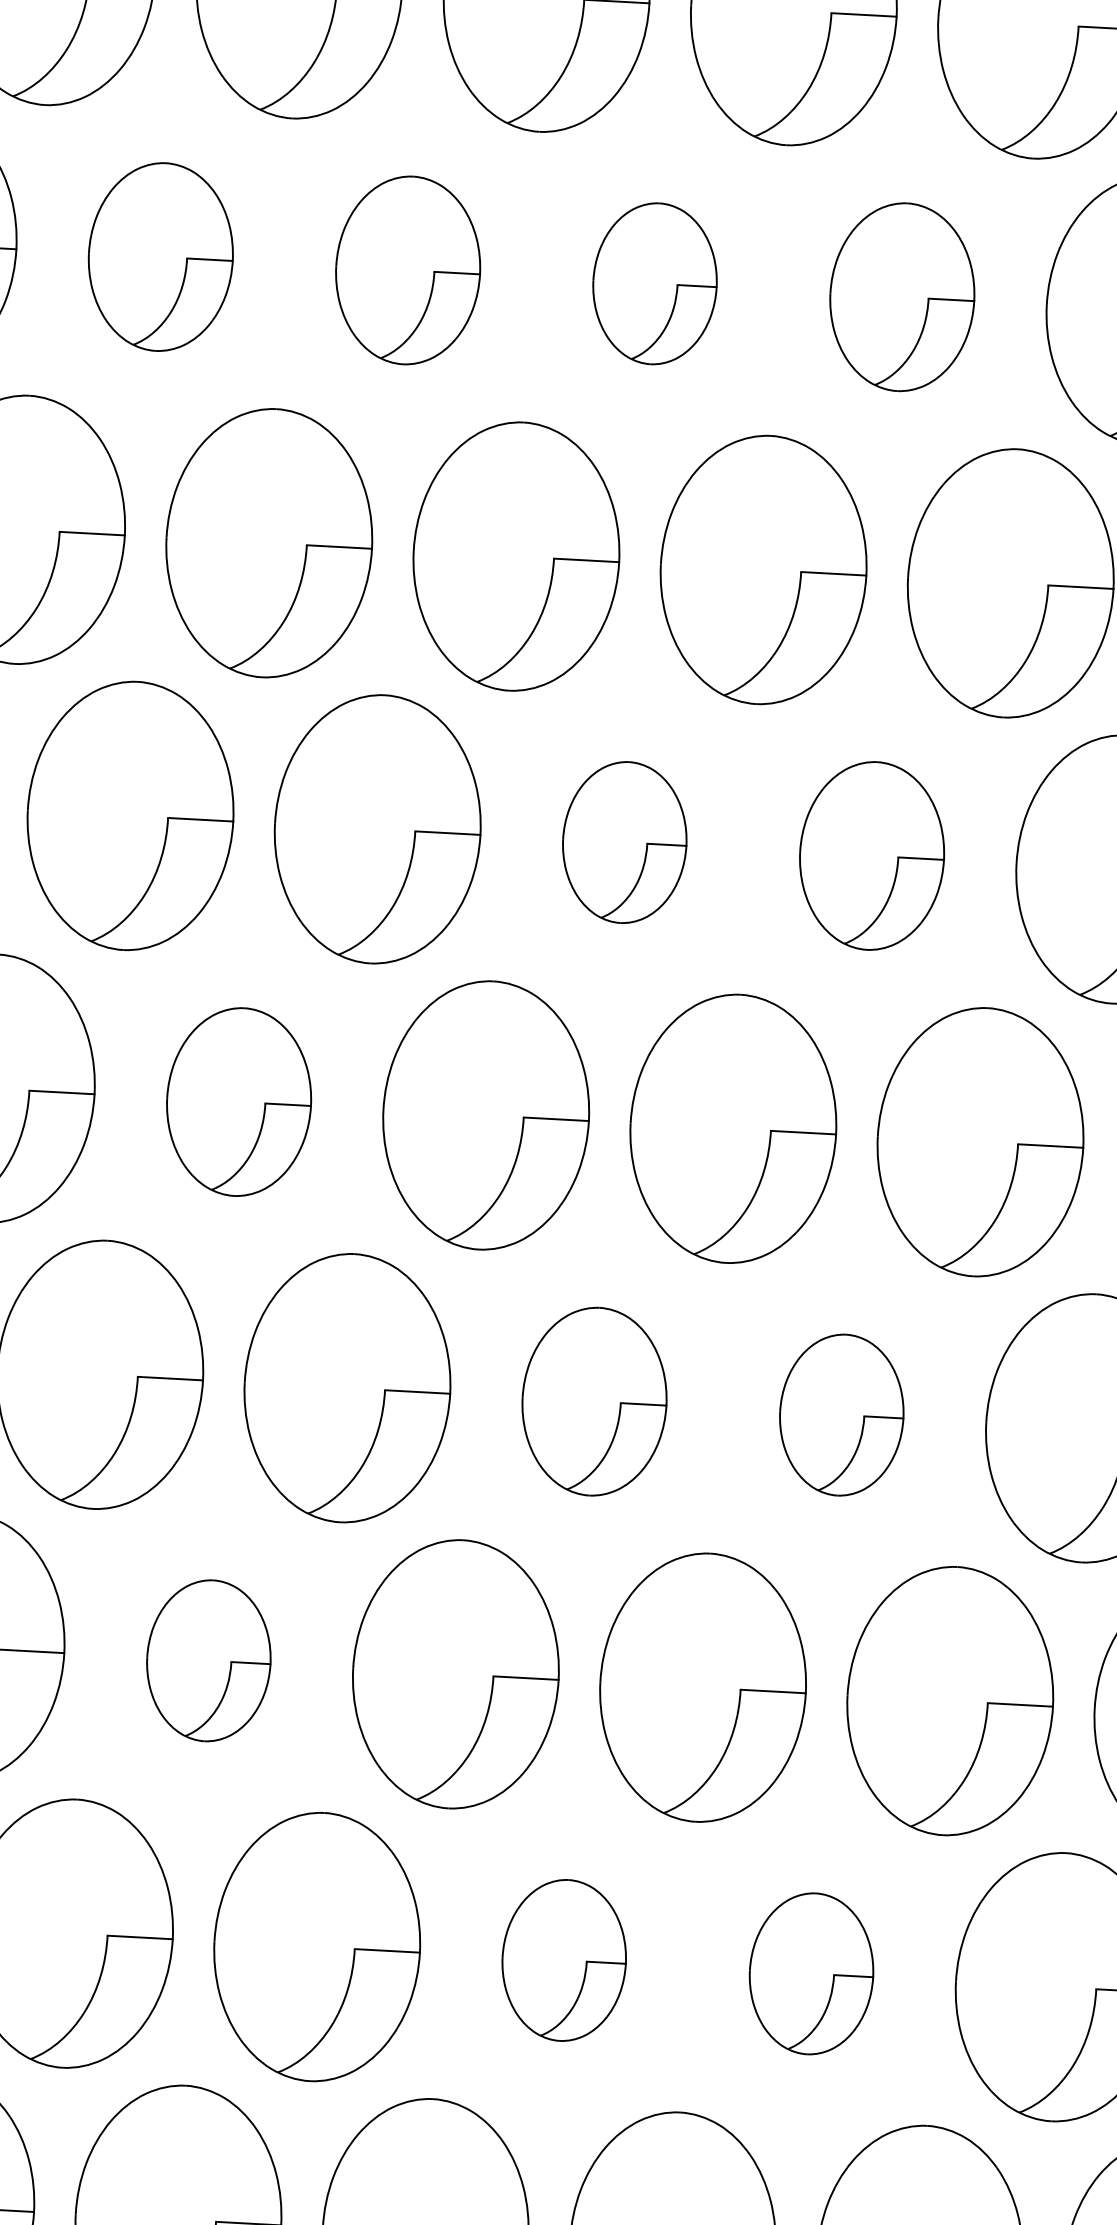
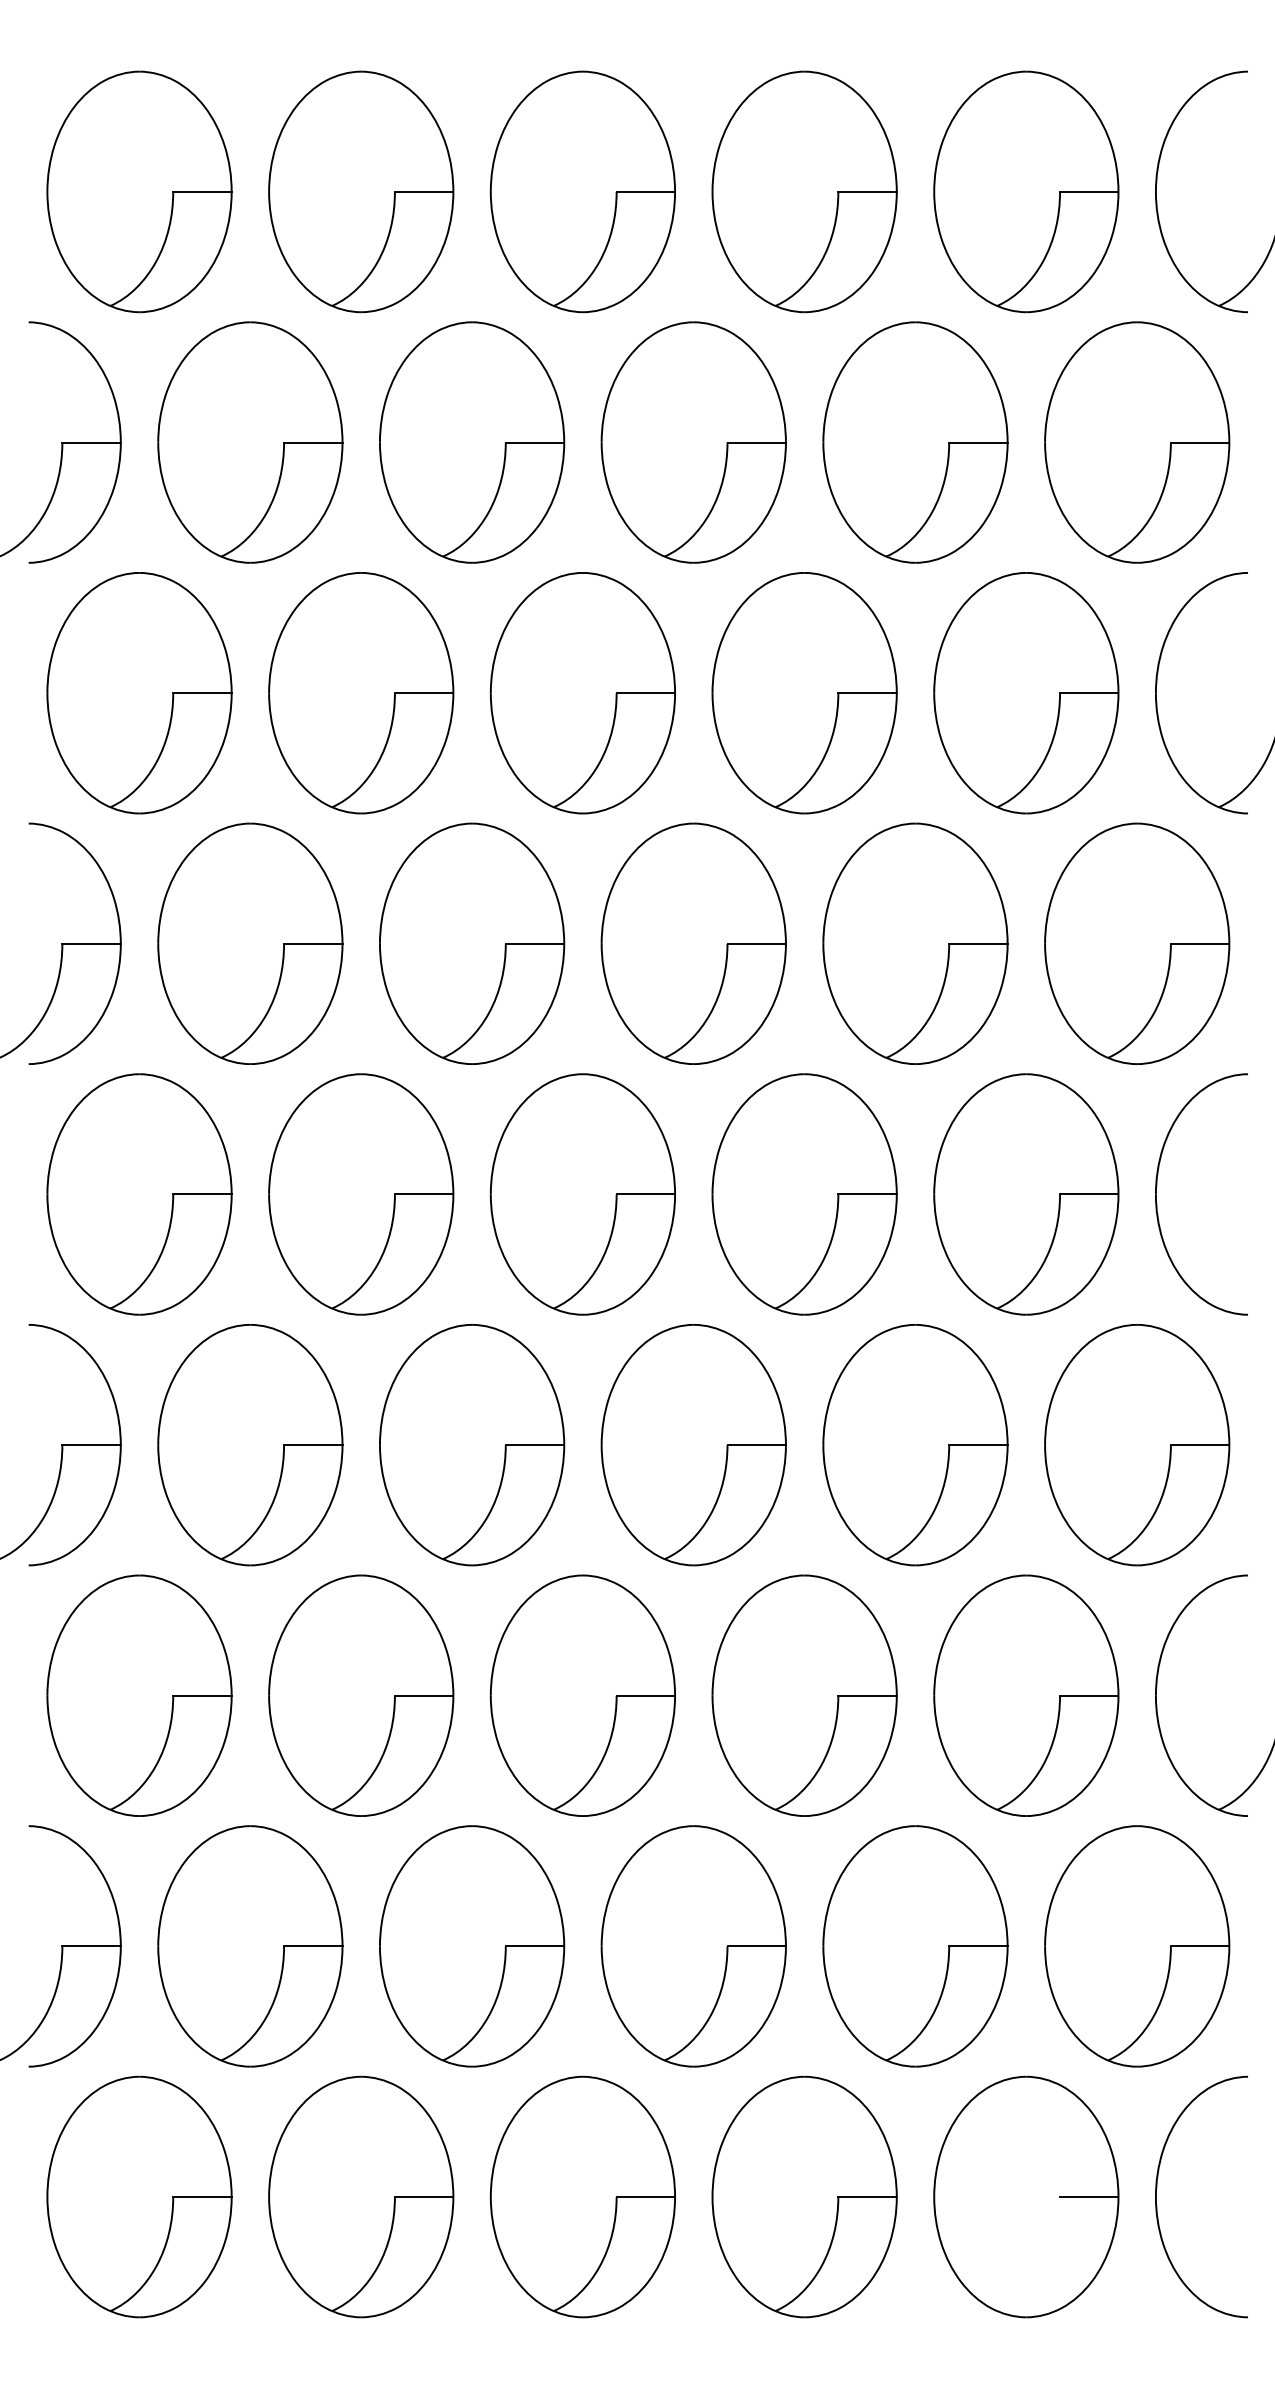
part: (160, 257) -> (250, 442), size x1.43
part: (408, 270) -> (472, 442), size x1.43
part: (654, 283) -> (693, 442), size x1.67
part: (902, 297) -> (915, 442), size x1.43
part: (624, 842) -> (693, 943), size x1.67
part: (872, 855) -> (915, 943), size x1.43
part: (239, 1102) -> (361, 1194), size x1.43
part: (594, 1401) -> (693, 1445), size x1.43
part: (841, 1415) -> (915, 1445), size x1.67
part: (209, 1660) -> (361, 1695), size x1.67
part: (564, 1960) -> (693, 1946), size x1.67
part: (811, 1973) -> (915, 1946), size x1.67

